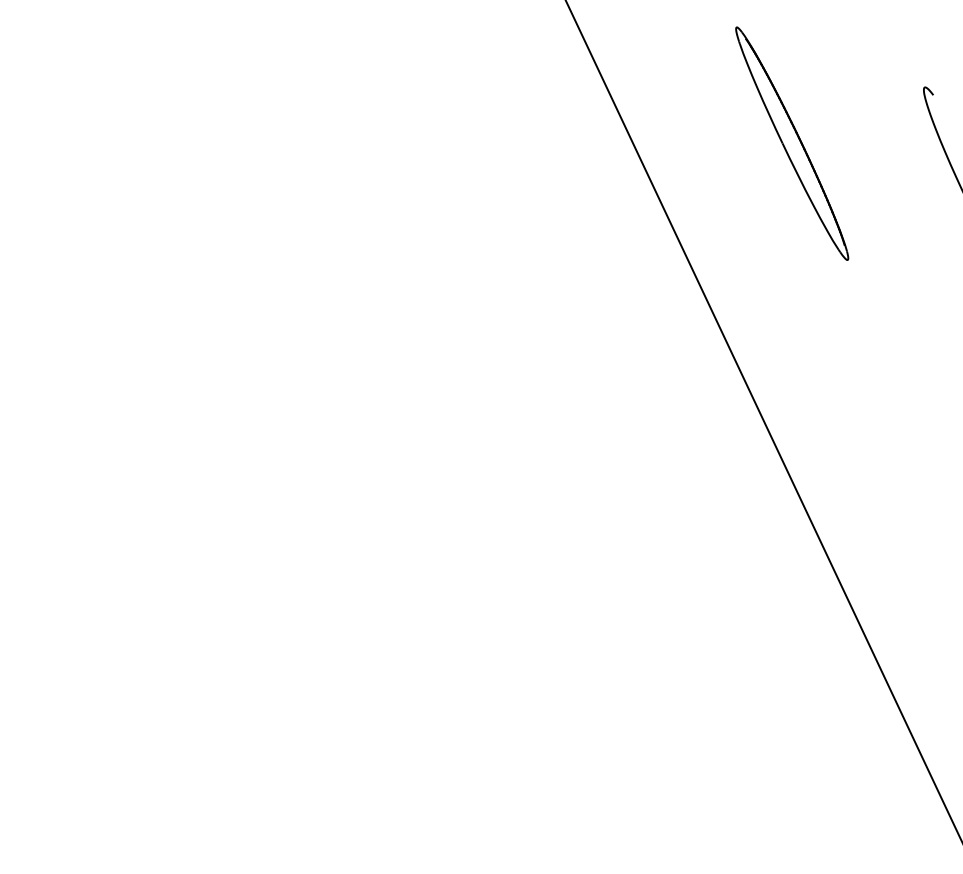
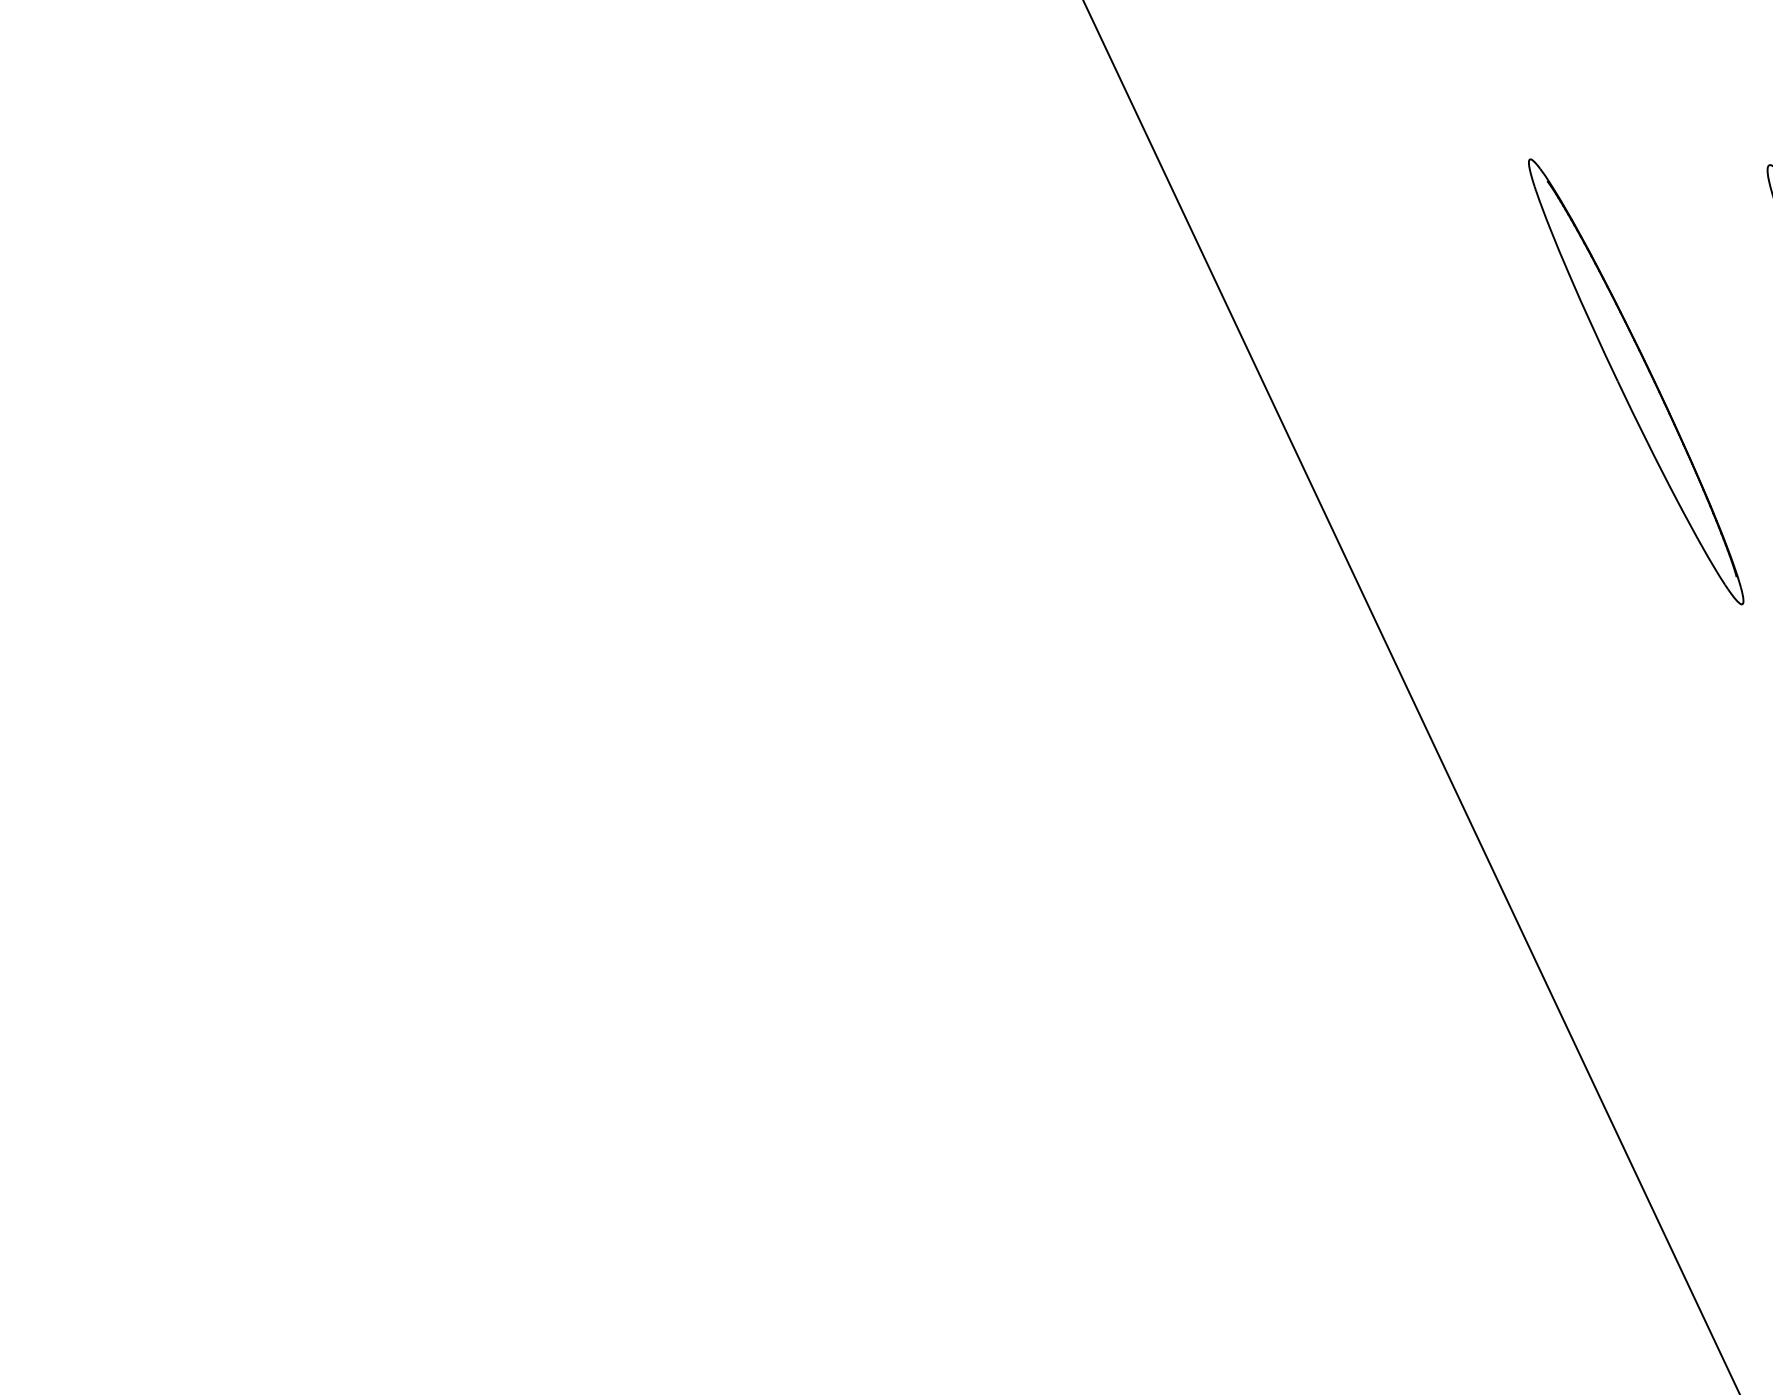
part: (792, 143) -> (1636, 381), moved

